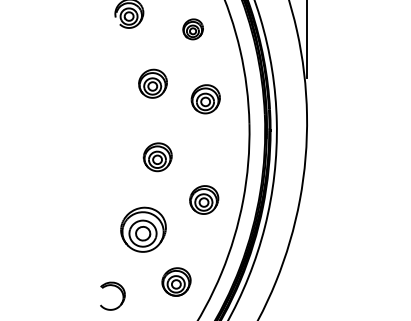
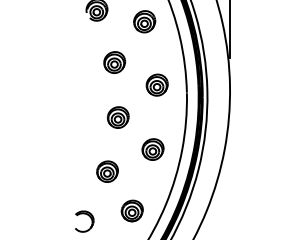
part: (192, 28) -> (144, 21), size x1.43
part: (204, 98) -> (156, 84), moved
part: (143, 229) -> (107, 171), size x0.62

